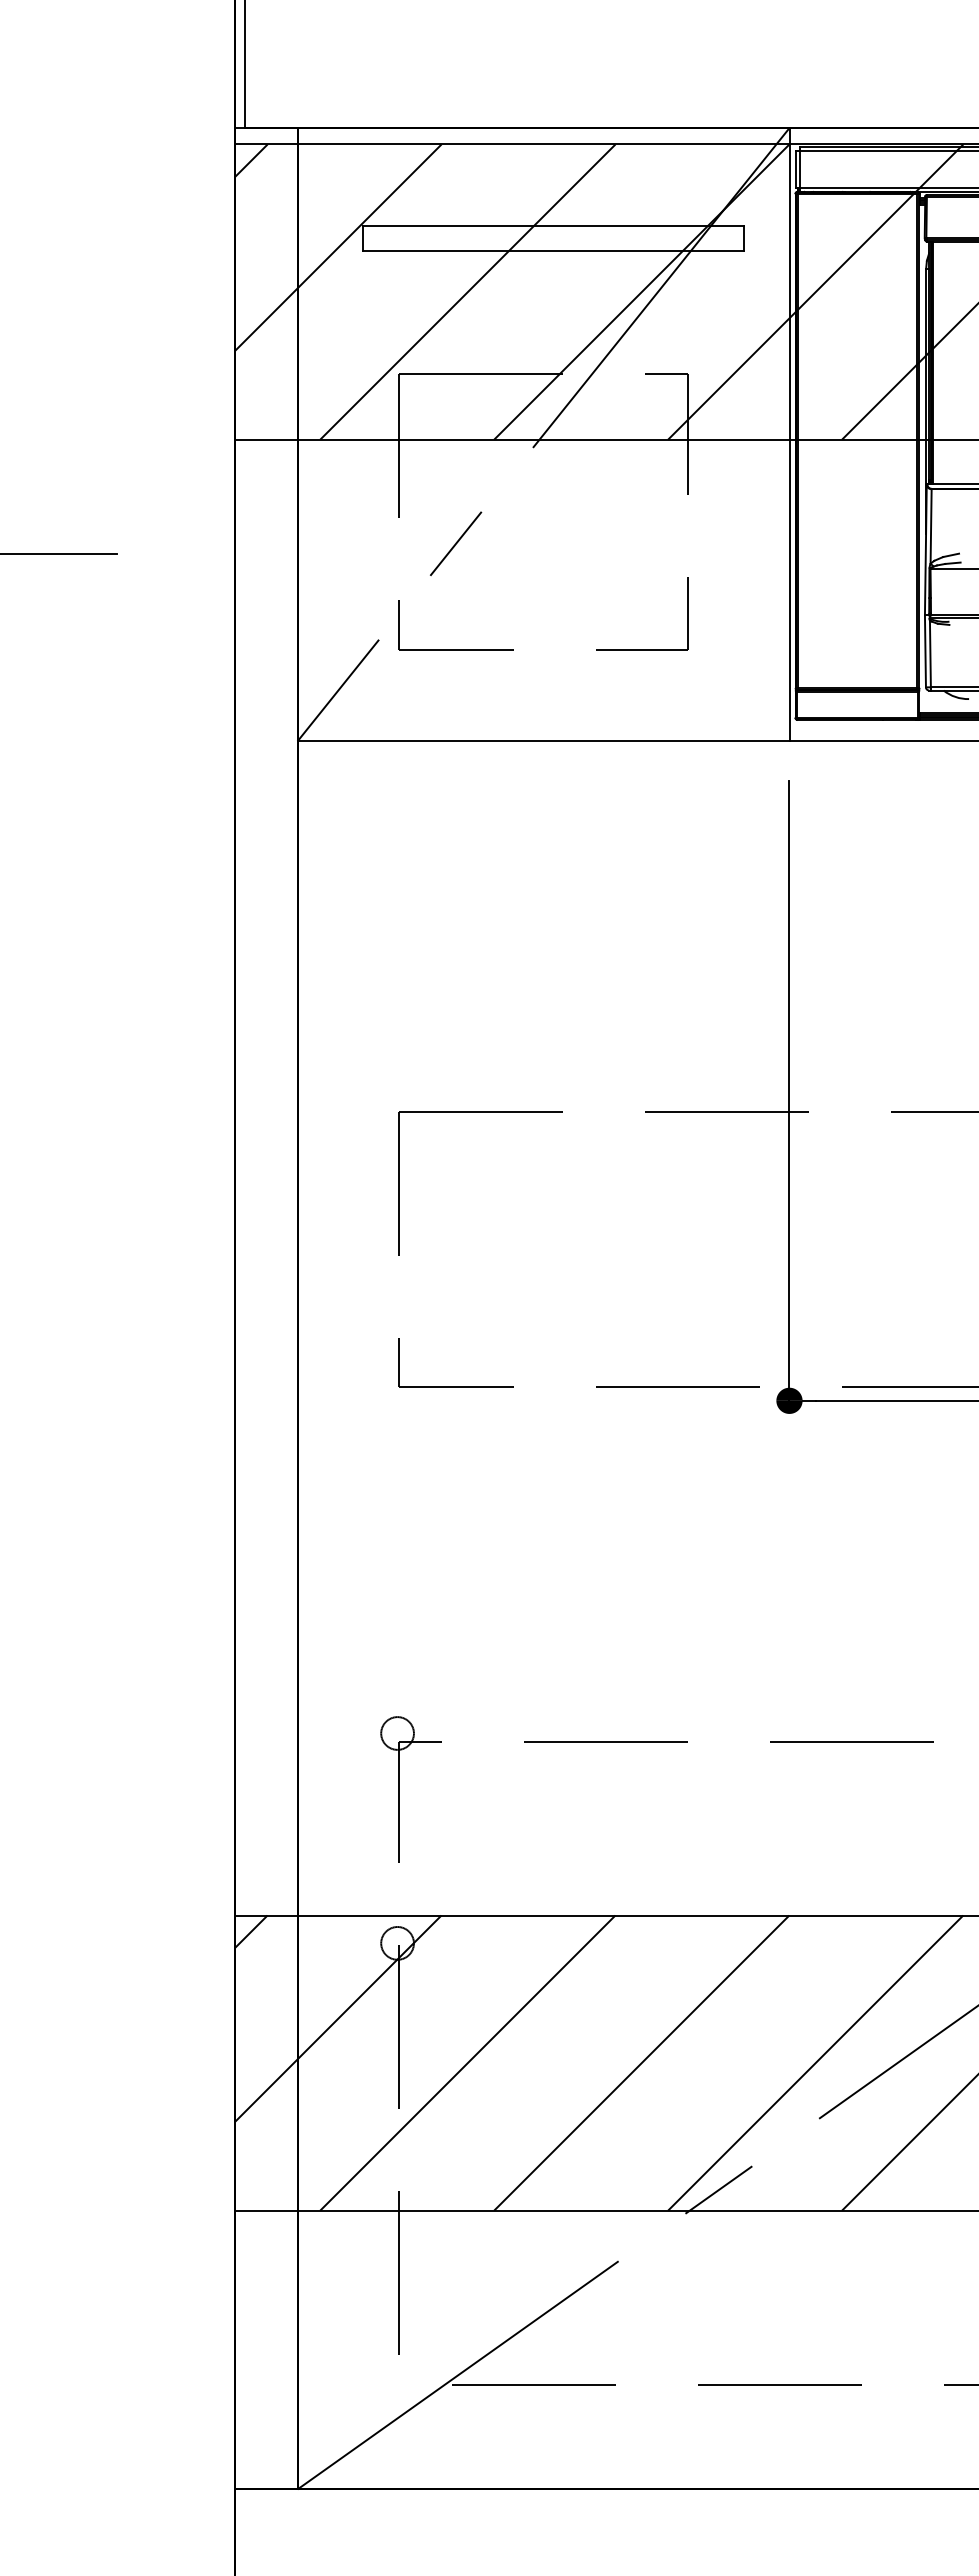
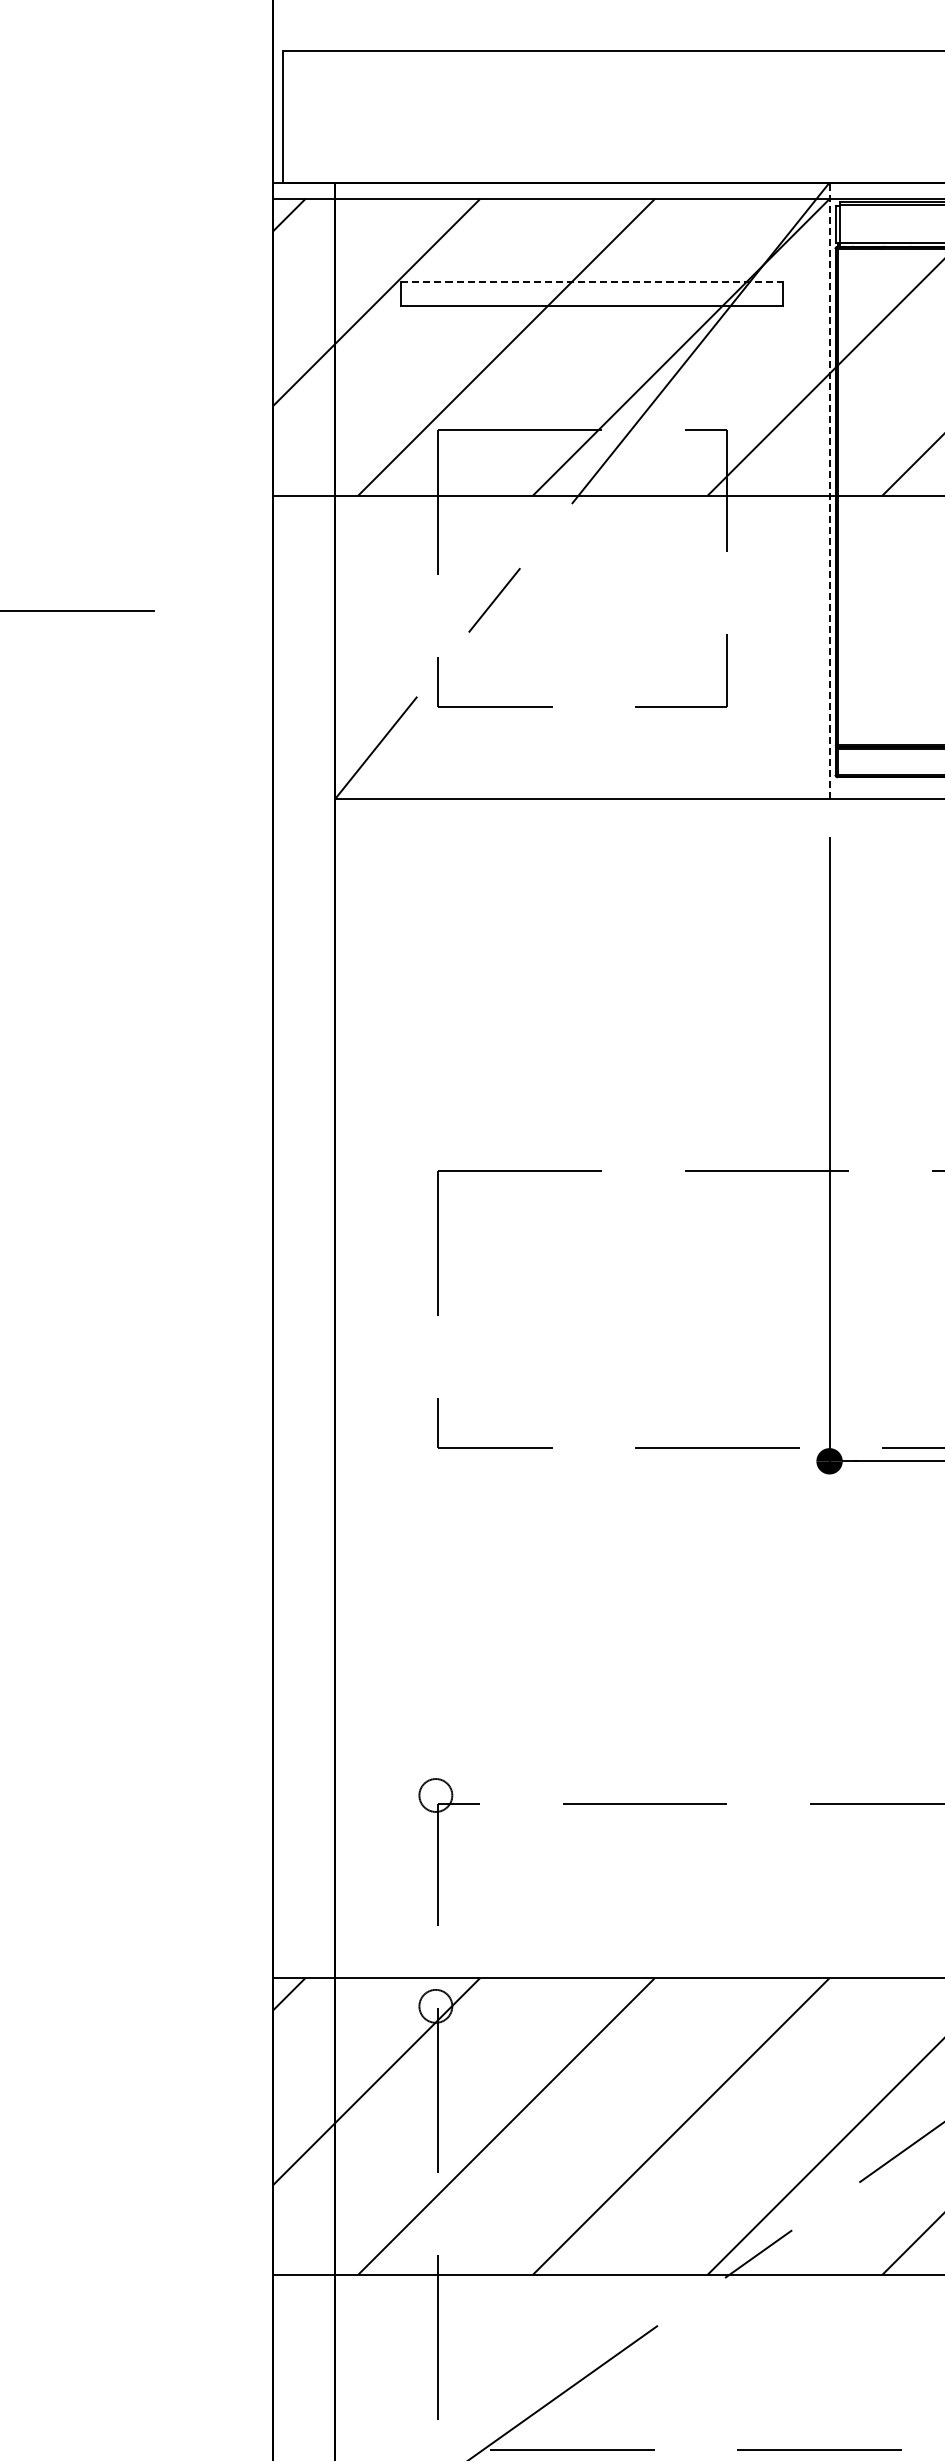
line: (553, 226) -> (592, 281), solid -> dashed
line: (789, 434) -> (829, 490), solid -> dashed

